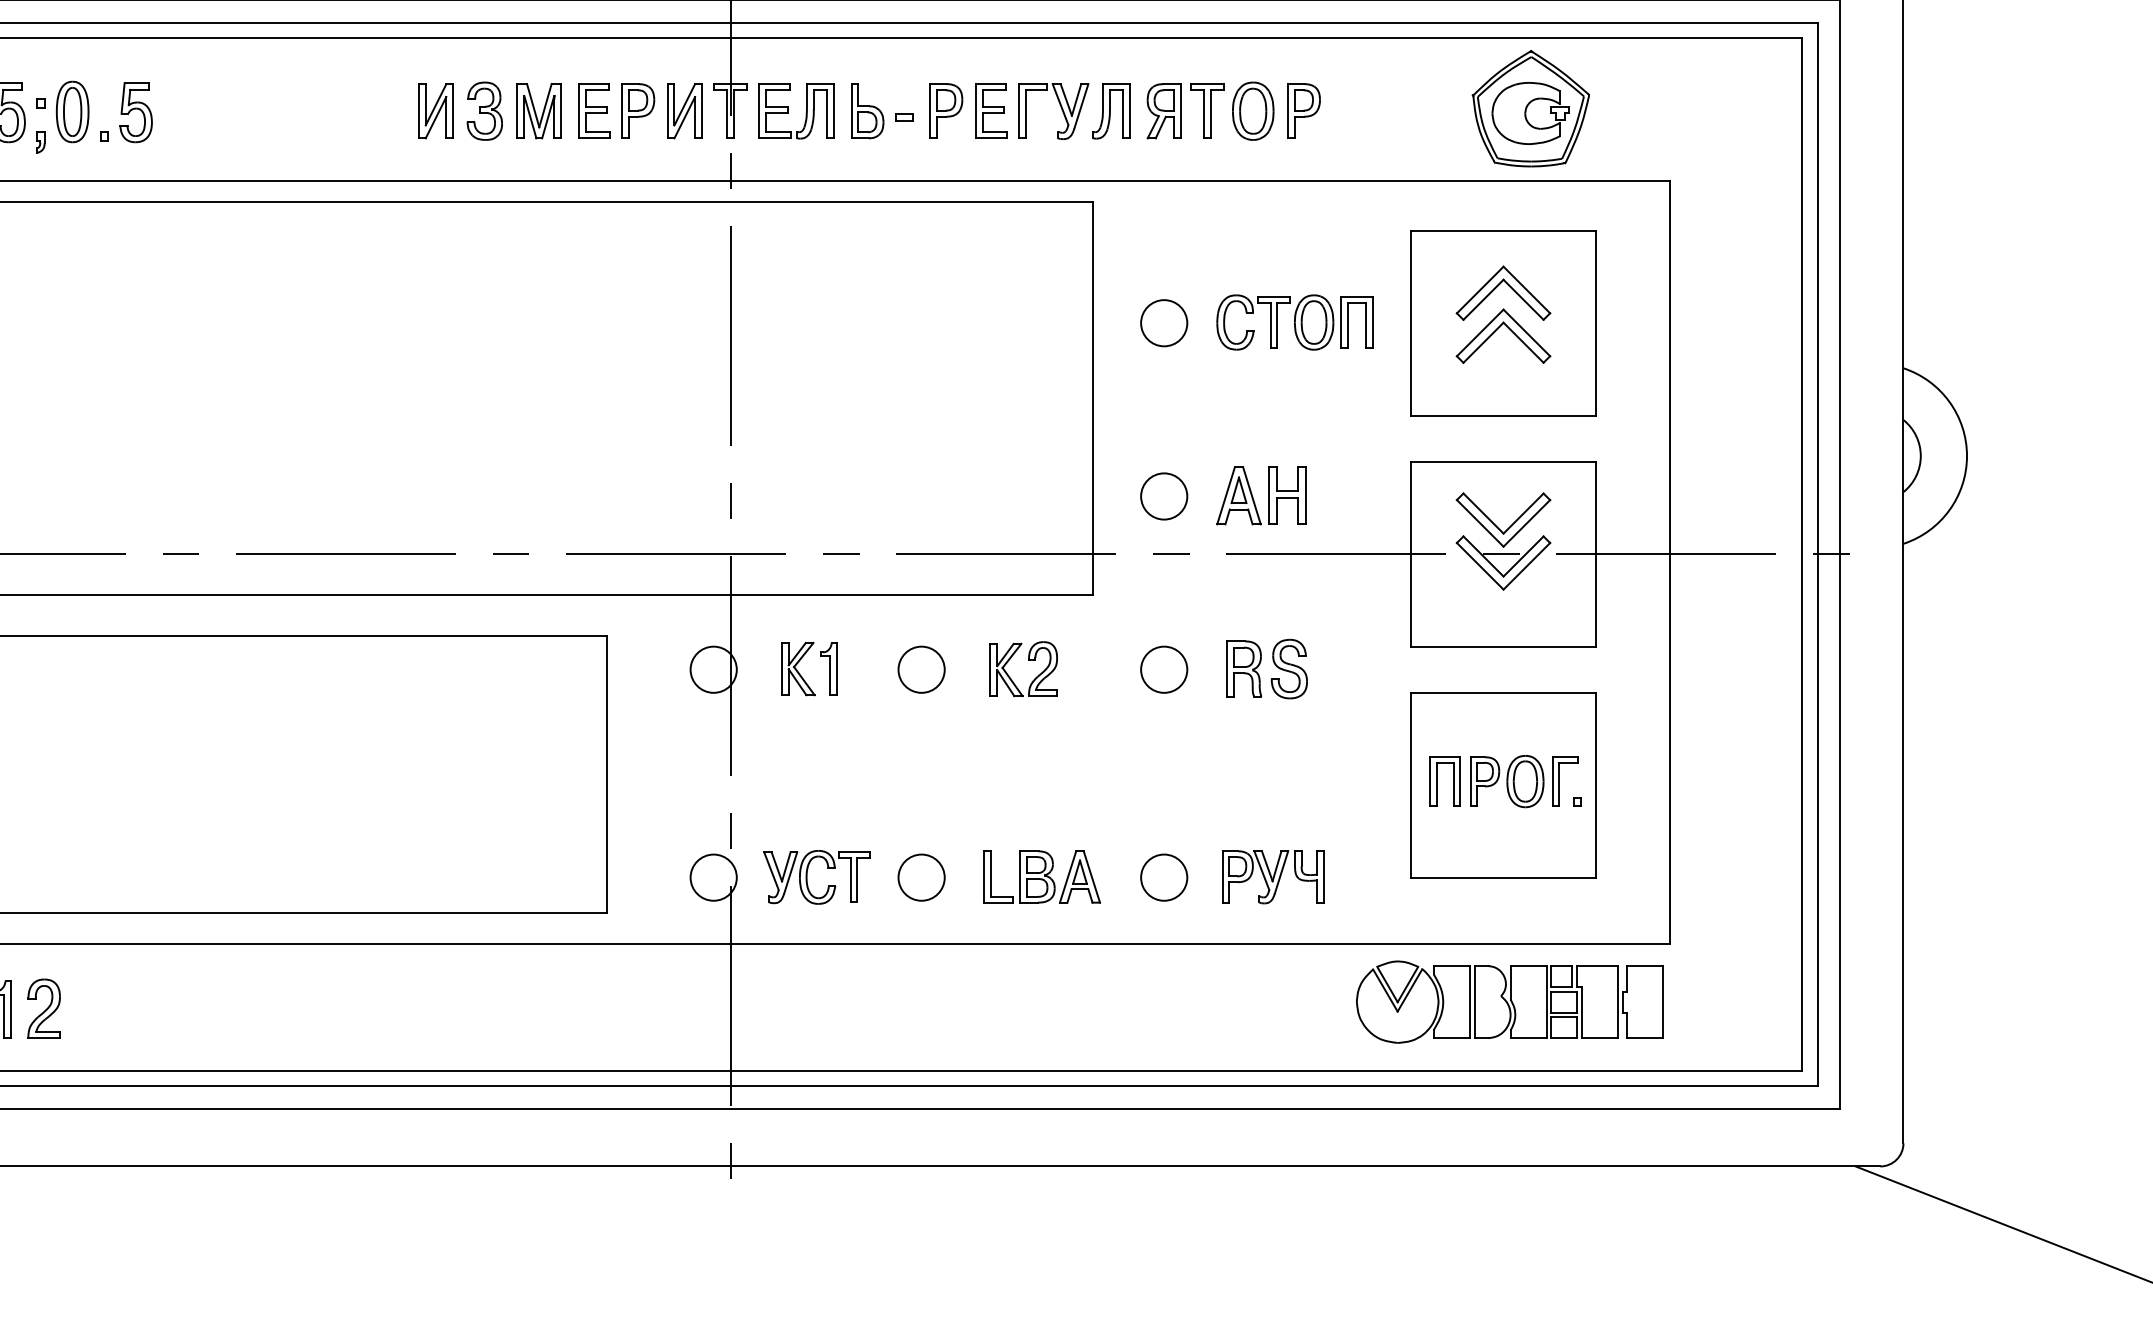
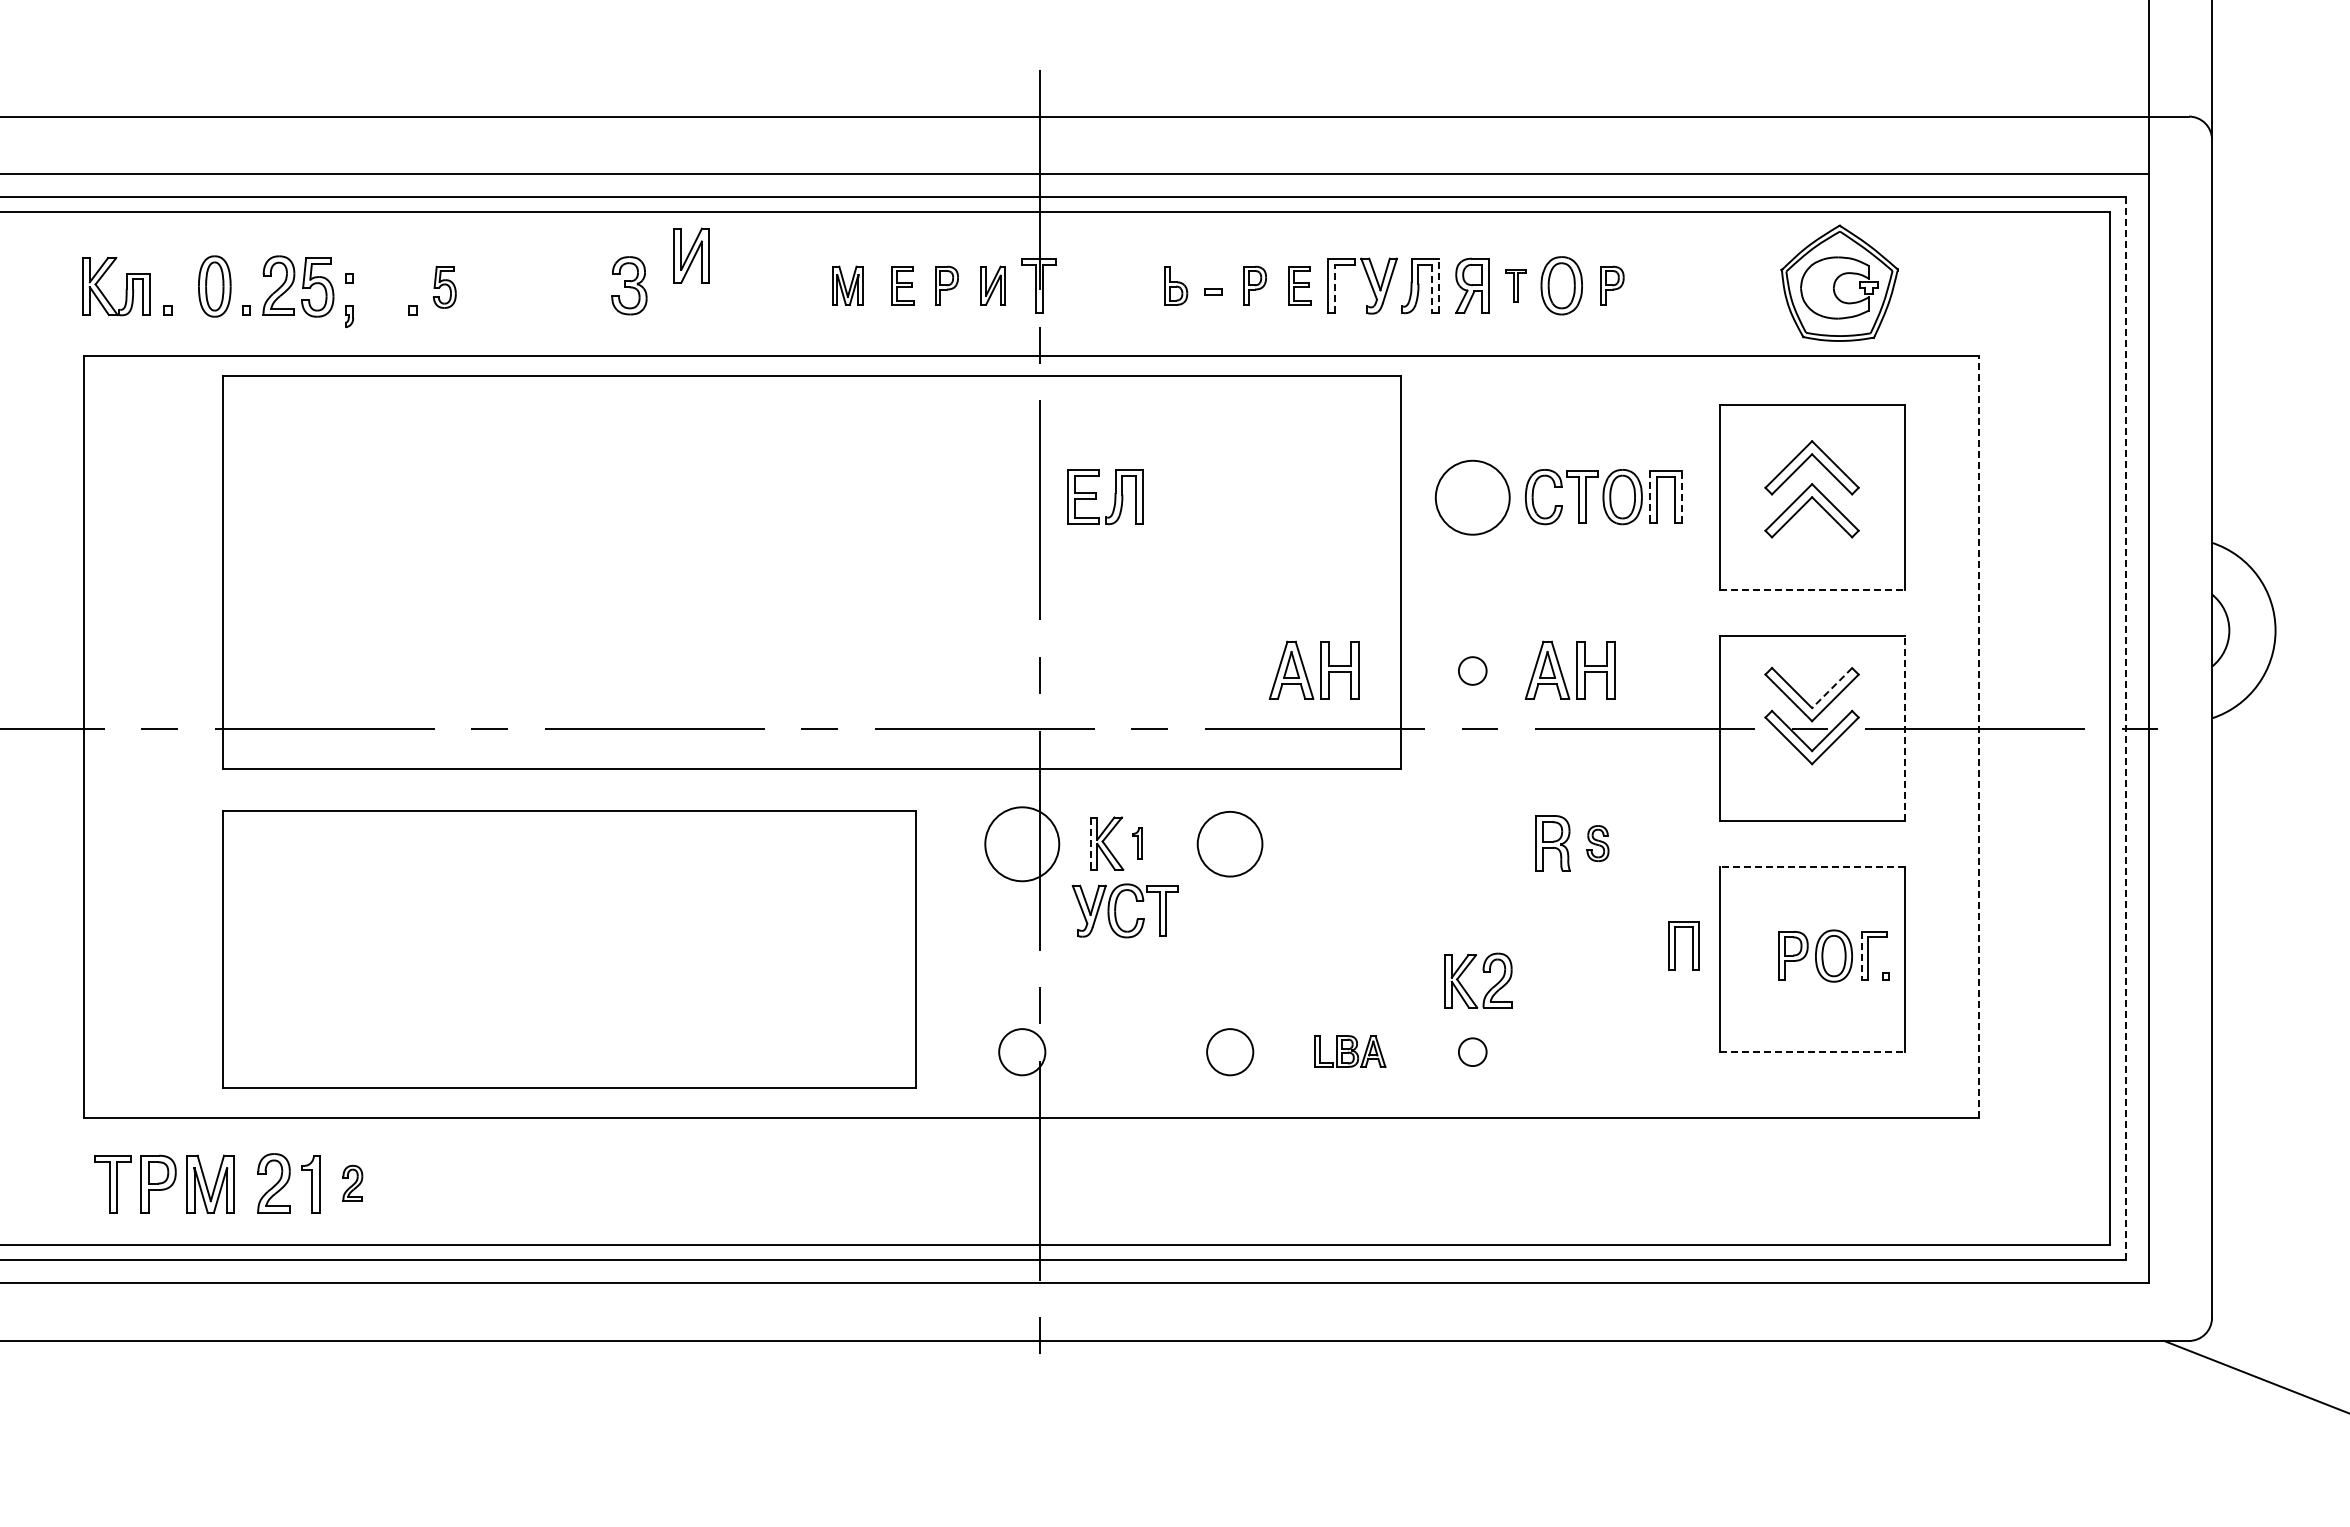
part: (435, 110) -> (691, 255), moved
part: (484, 110) -> (629, 285), moved
part: (538, 110) -> (847, 285), size x0.7
part: (593, 110) -> (902, 285), size x0.7
part: (637, 110) -> (946, 285), size x0.7
part: (684, 110) -> (993, 285), size x0.7
part: (866, 110) -> (1175, 285), size x0.7
part: (945, 110) -> (1254, 285), size x0.7
part: (990, 110) -> (1299, 285), size x0.7
line: (1129, 110) -> (1438, 285), solid -> dashed
part: (1206, 110) -> (1515, 285), size x0.6
part: (1303, 110) -> (1612, 285), size x0.7
part: (71, 111) -> (380, 286), removed
part: (787, 111) -> (1096, 497), moved
part: (135, 112) -> (444, 287), size x0.7
line: (1025, 113) -> (1334, 288), solid -> dashed
line: (1122, 114) -> (1431, 289), solid -> dashed
circle: (1163, 322) -> (1472, 497), size x1.6
line: (1341, 322) -> (1650, 497), solid -> dashed
line: (1372, 322) -> (1681, 497), solid -> dashed
line: (1503, 415) -> (1812, 590), solid -> dashed
part: (1011, 494) -> (1320, 669), added
circle: (1163, 495) -> (1472, 670), size x0.6
line: (1522, 513) -> (1831, 688), solid -> dashed
line: (1595, 553) -> (1904, 728), solid -> dashed
line: (1817, 553) -> (2126, 728), solid -> dashed
line: (1669, 561) -> (1978, 736), solid -> dashed
part: (1028, 660) -> (1483, 972), moved
part: (828, 668) -> (1137, 843), size x0.6
part: (1288, 668) -> (1597, 843), size x0.6
circle: (713, 669) -> (1022, 844), size x1.6
line: (781, 669) -> (1090, 844), solid -> dashed
circle: (921, 669) -> (1230, 844), size x1.4
circle: (1163, 669) -> (1472, 844), removed
line: (1502, 692) -> (1811, 867), solid -> dashed
part: (1436, 780) -> (1675, 945), moved
line: (1552, 781) -> (1861, 956), solid -> dashed
part: (807, 875) -> (1116, 909), moved
part: (1041, 876) -> (1350, 1051), size x0.6
part: (1272, 876) -> (1581, 1051), removed
circle: (1163, 877) -> (1472, 1052), size x0.6
line: (1503, 877) -> (1812, 1052), solid -> dashed
part: (1509, 1001) -> (1818, 1176), removed
part: (43, 1008) -> (352, 1183), size x0.6

